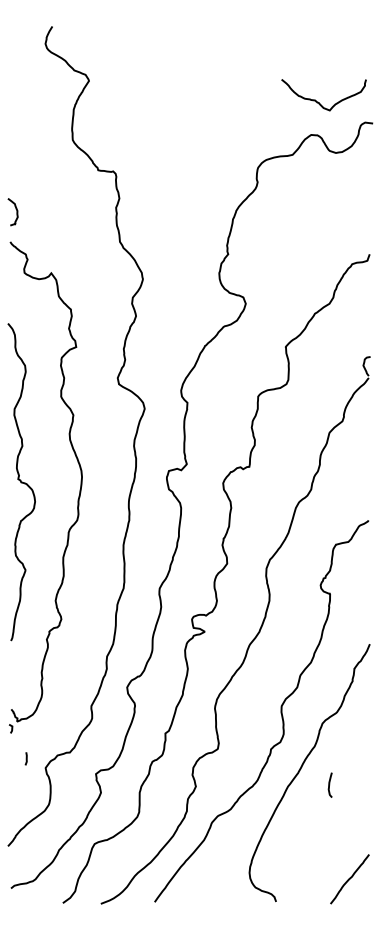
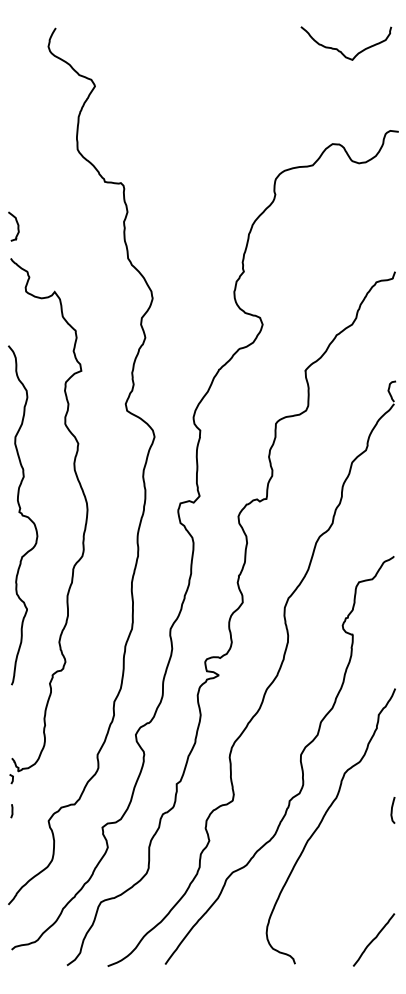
curve: (318, 101) -> (340, 50), moved
line: (25, 759) -> (11, 811), moved
curve: (329, 785) -> (392, 810), moved

